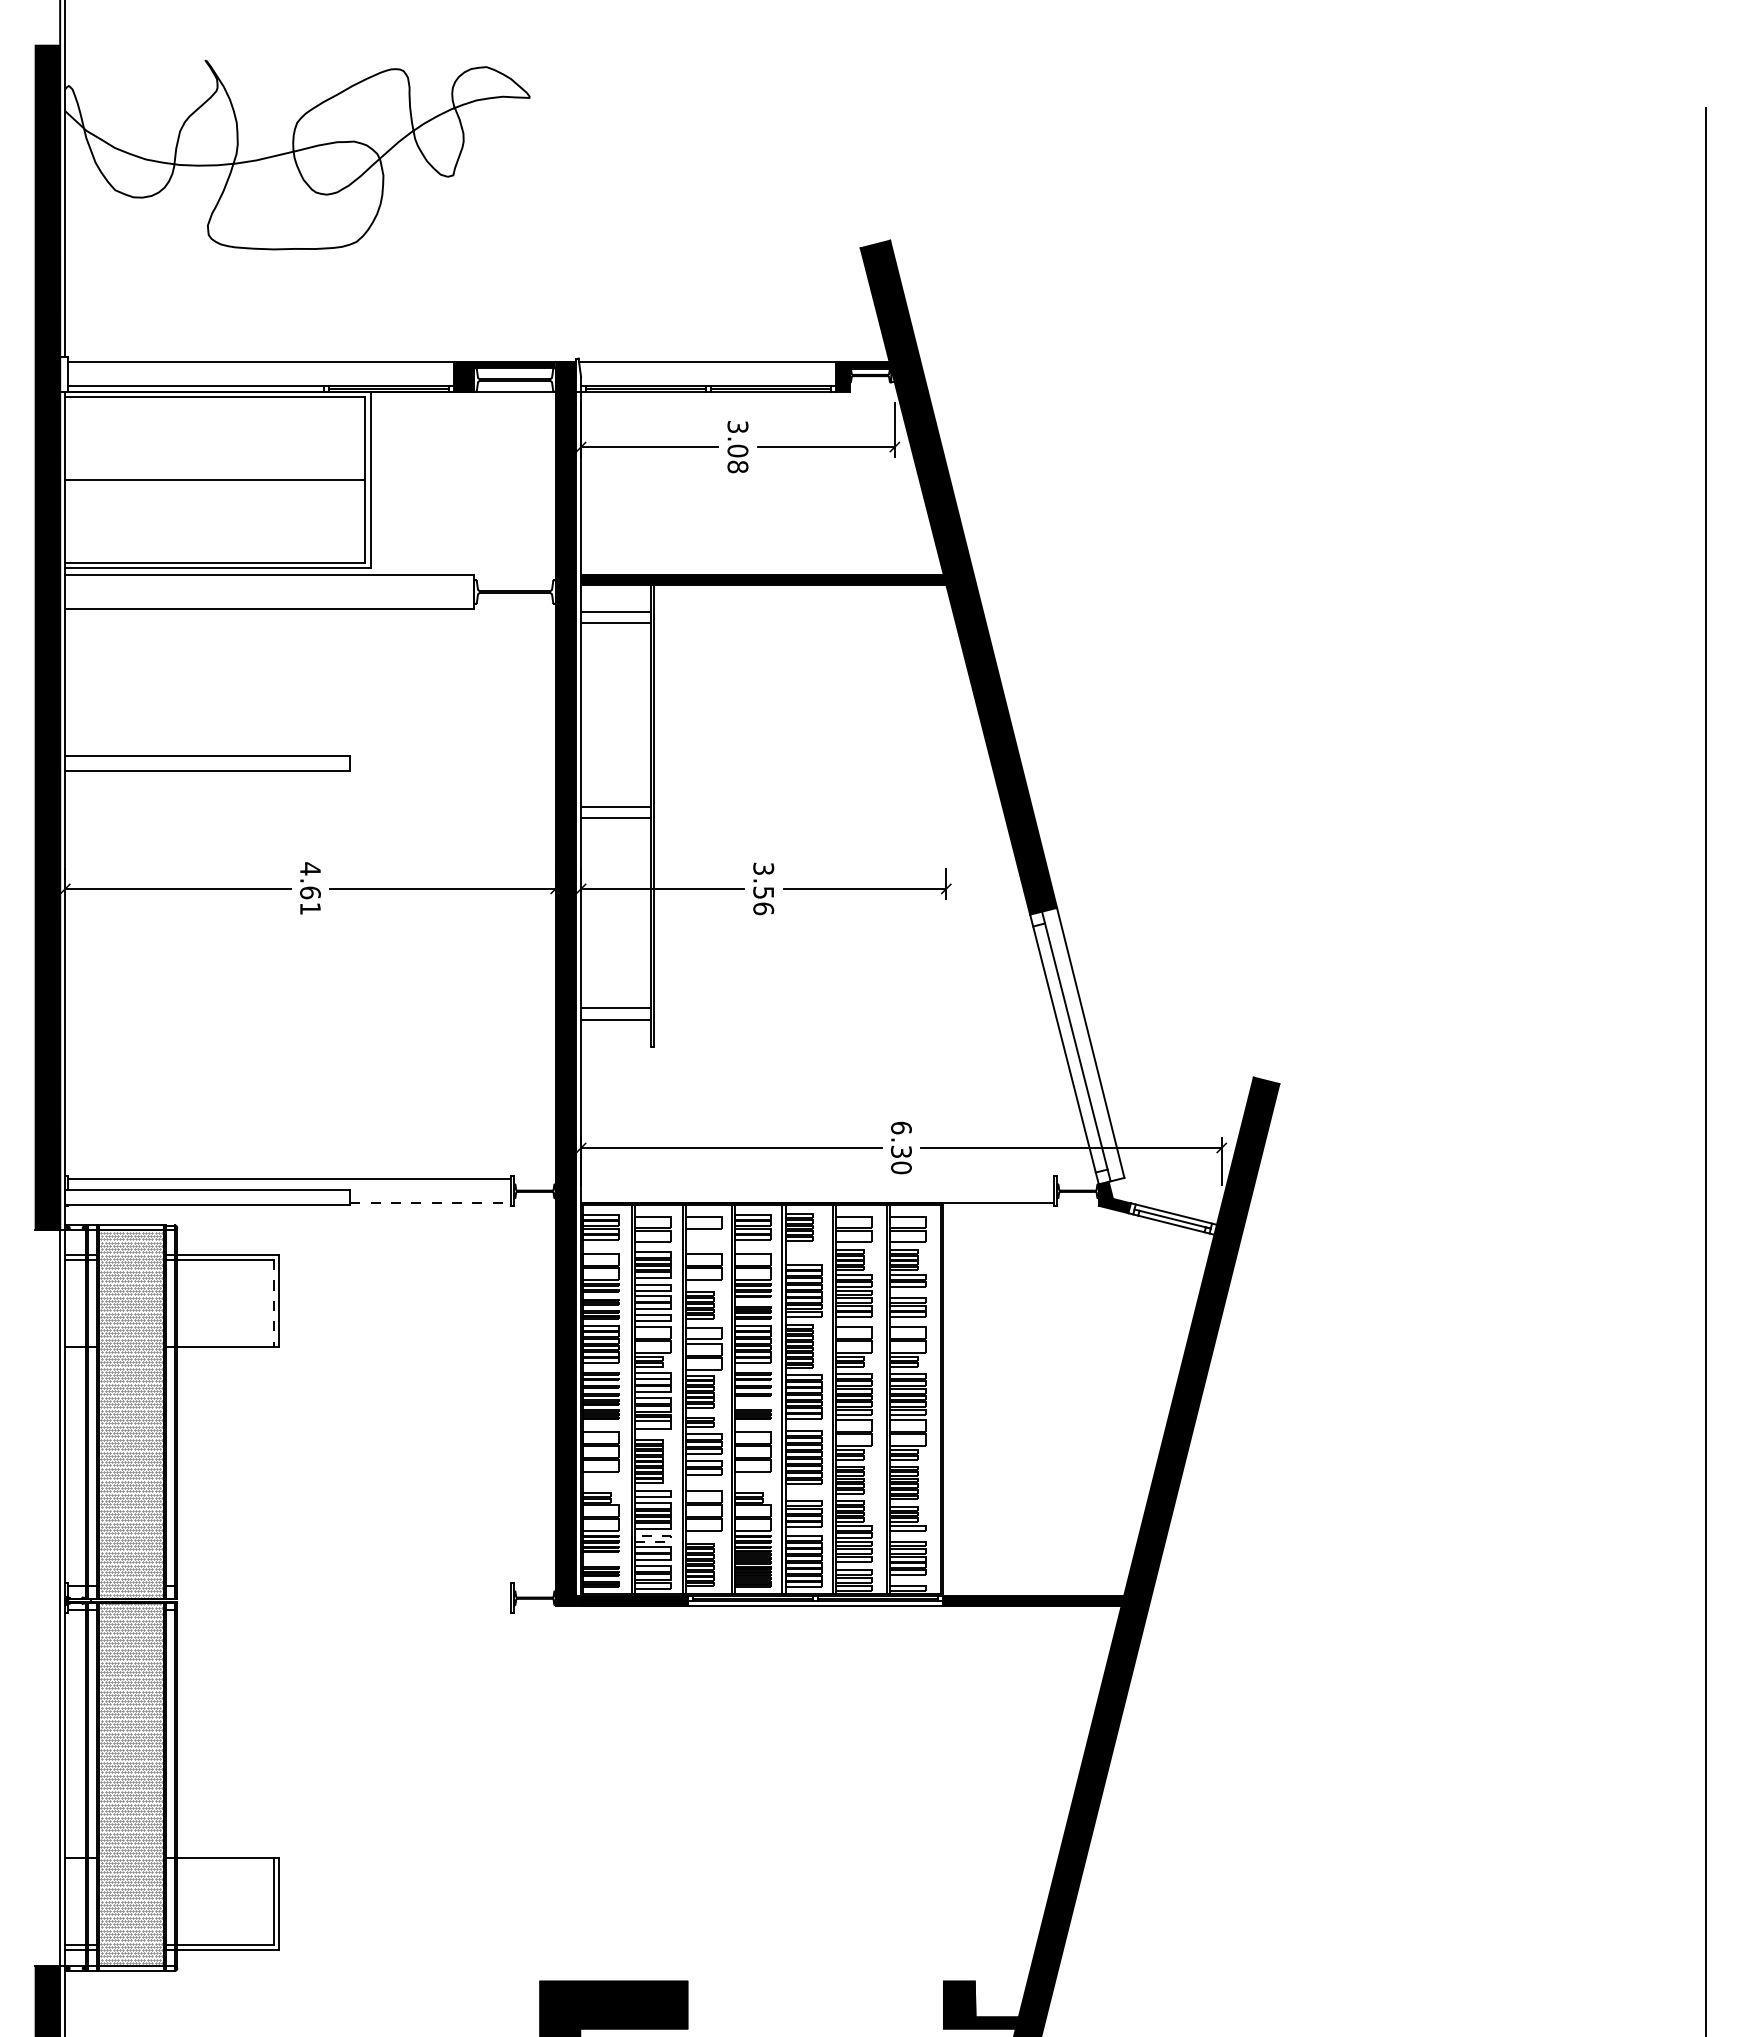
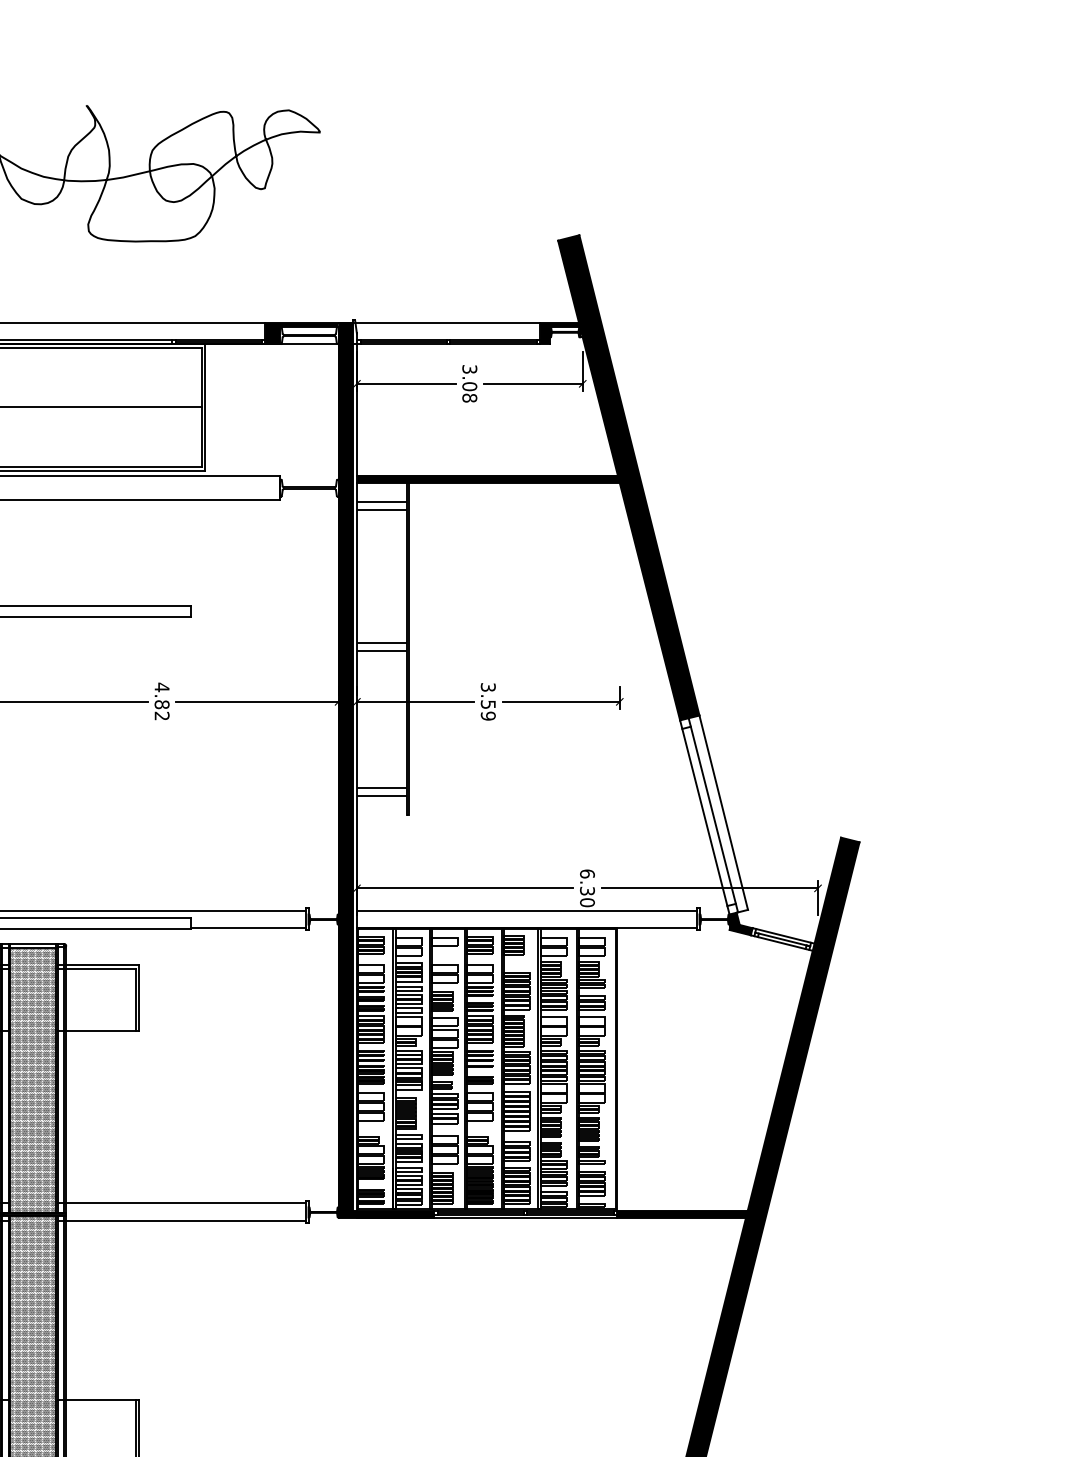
text: (310, 900) -> (162, 710), 4.61 -> 4.82
text: (763, 908) -> (488, 715), 3.56 -> 3.59
line: (817, 1178) -> (527, 910), added
line: (431, 1202) -> (249, 927), dashed -> solid
line: (273, 1303) -> (135, 1000), dashed -> solid
line: (671, 1539) -> (421, 1170), dashed -> solid
line: (343, 1585) -> (185, 1203), added
line: (343, 1609) -> (185, 1220), added

